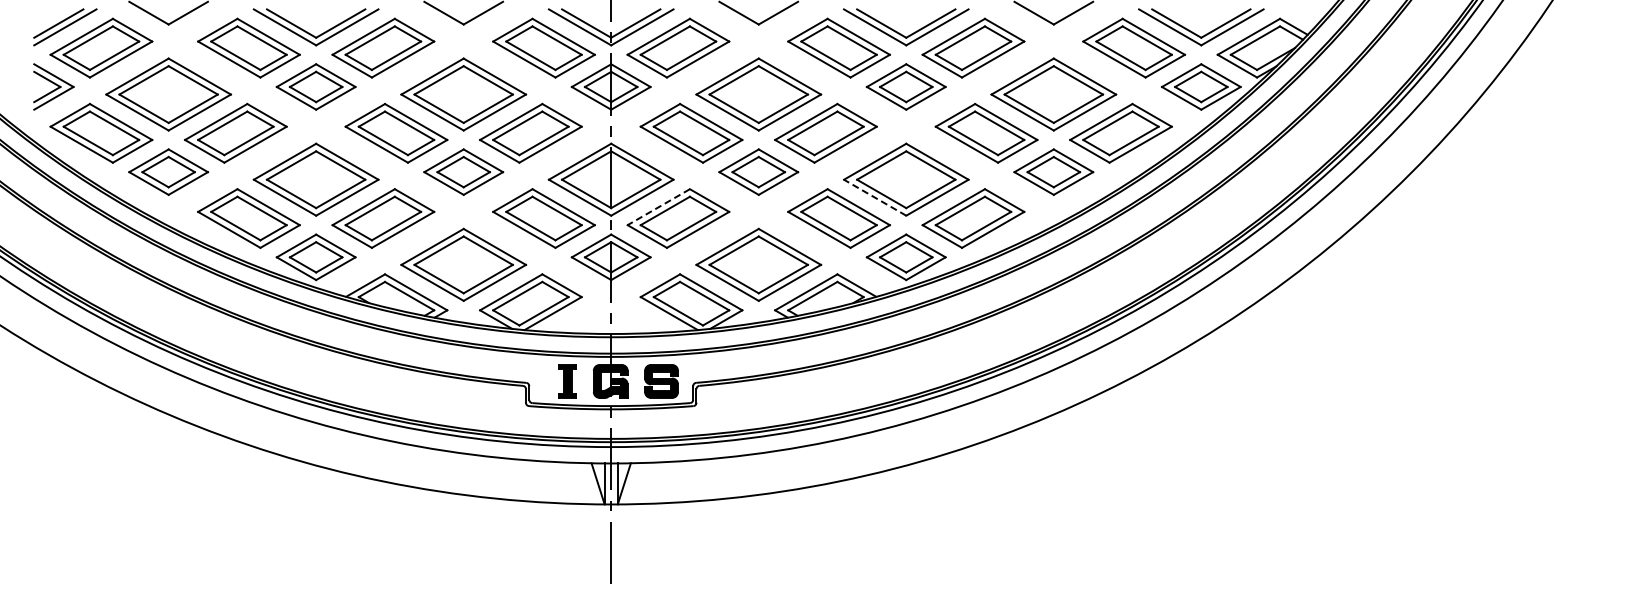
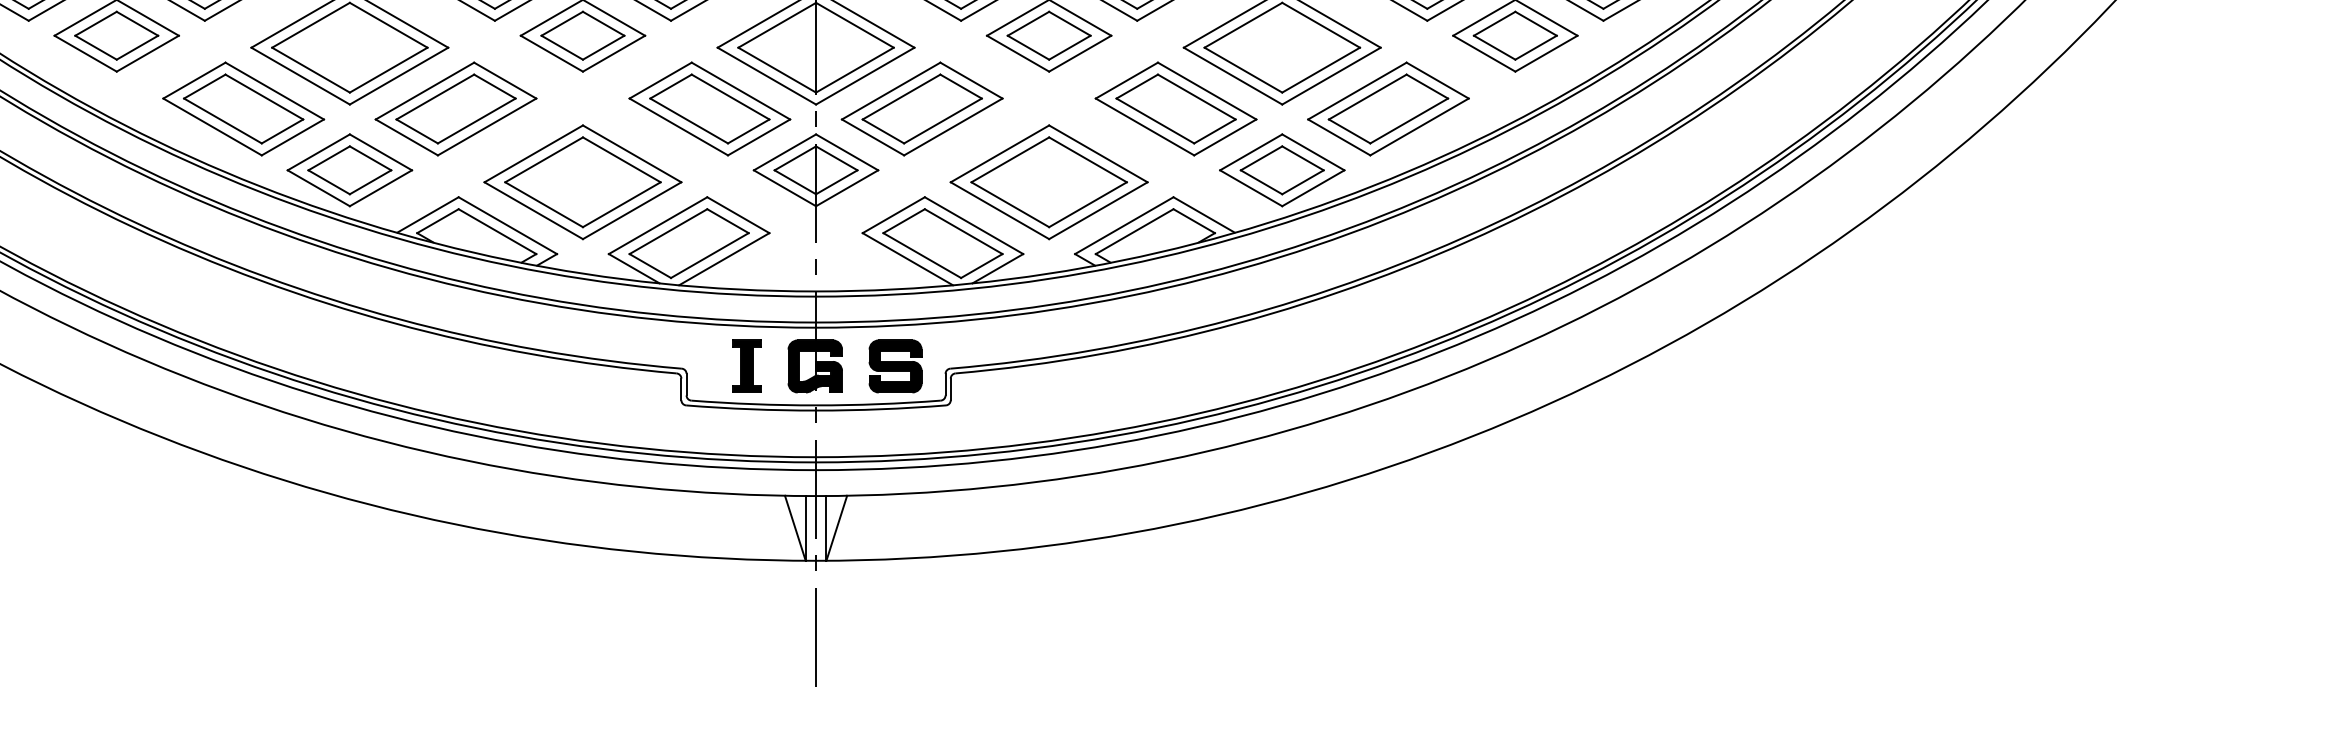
line: (875, 197) -> (1233, 75), dashed -> solid
line: (658, 207) -> (890, 91), dashed -> solid

